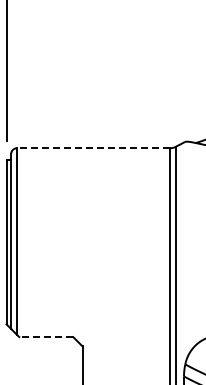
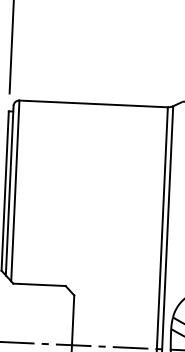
line: (93, 148) -> (93, 104), dashed -> solid
line: (46, 337) -> (39, 285), dashed -> solid

